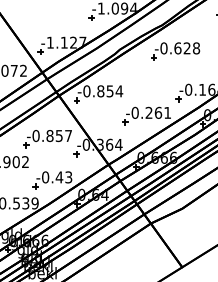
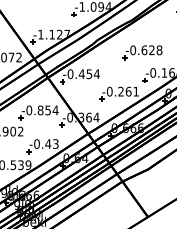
part: (175, 51) -> (142, 52), moved
text: (100, 91) -> (81, 74), -0.854 -> -0.454
text: (68, 136) -> (55, 110), -0.857 -> -0.854

